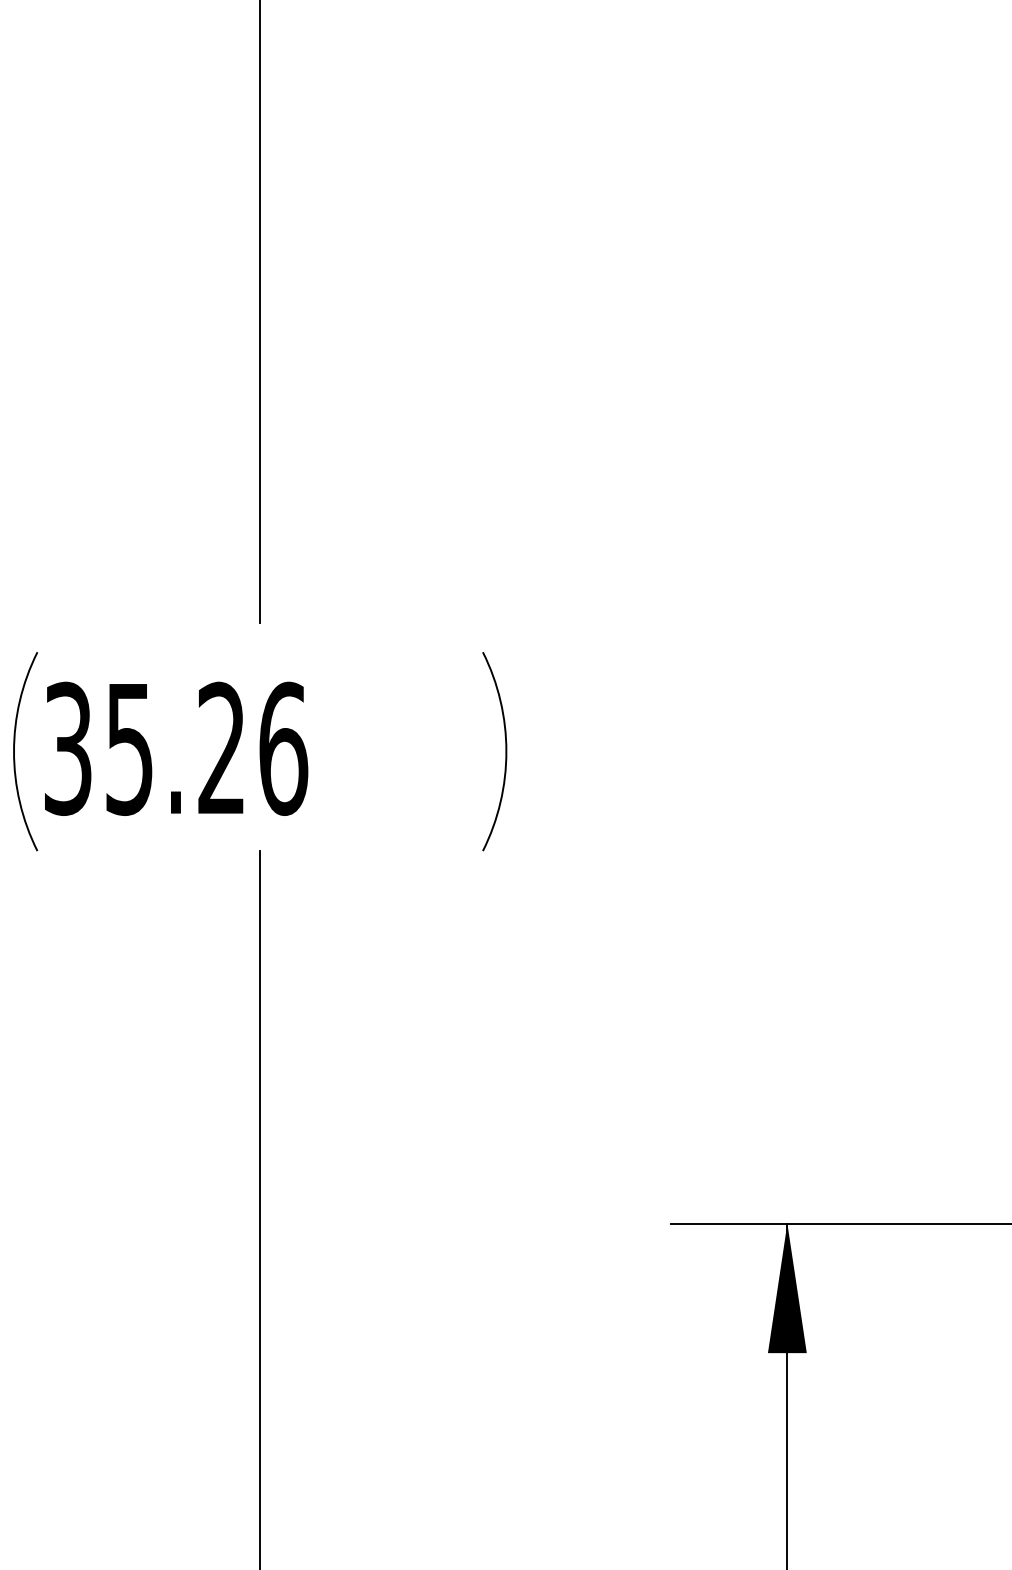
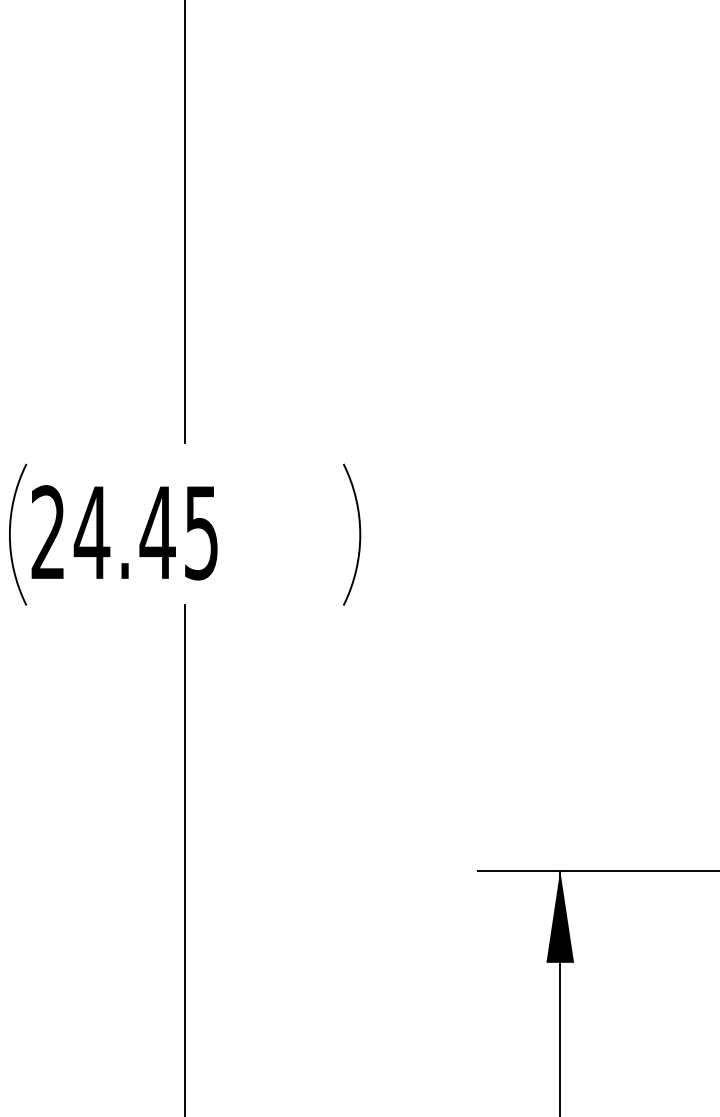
text: (176, 748) -> (125, 532), 35.26 -> 24.45

